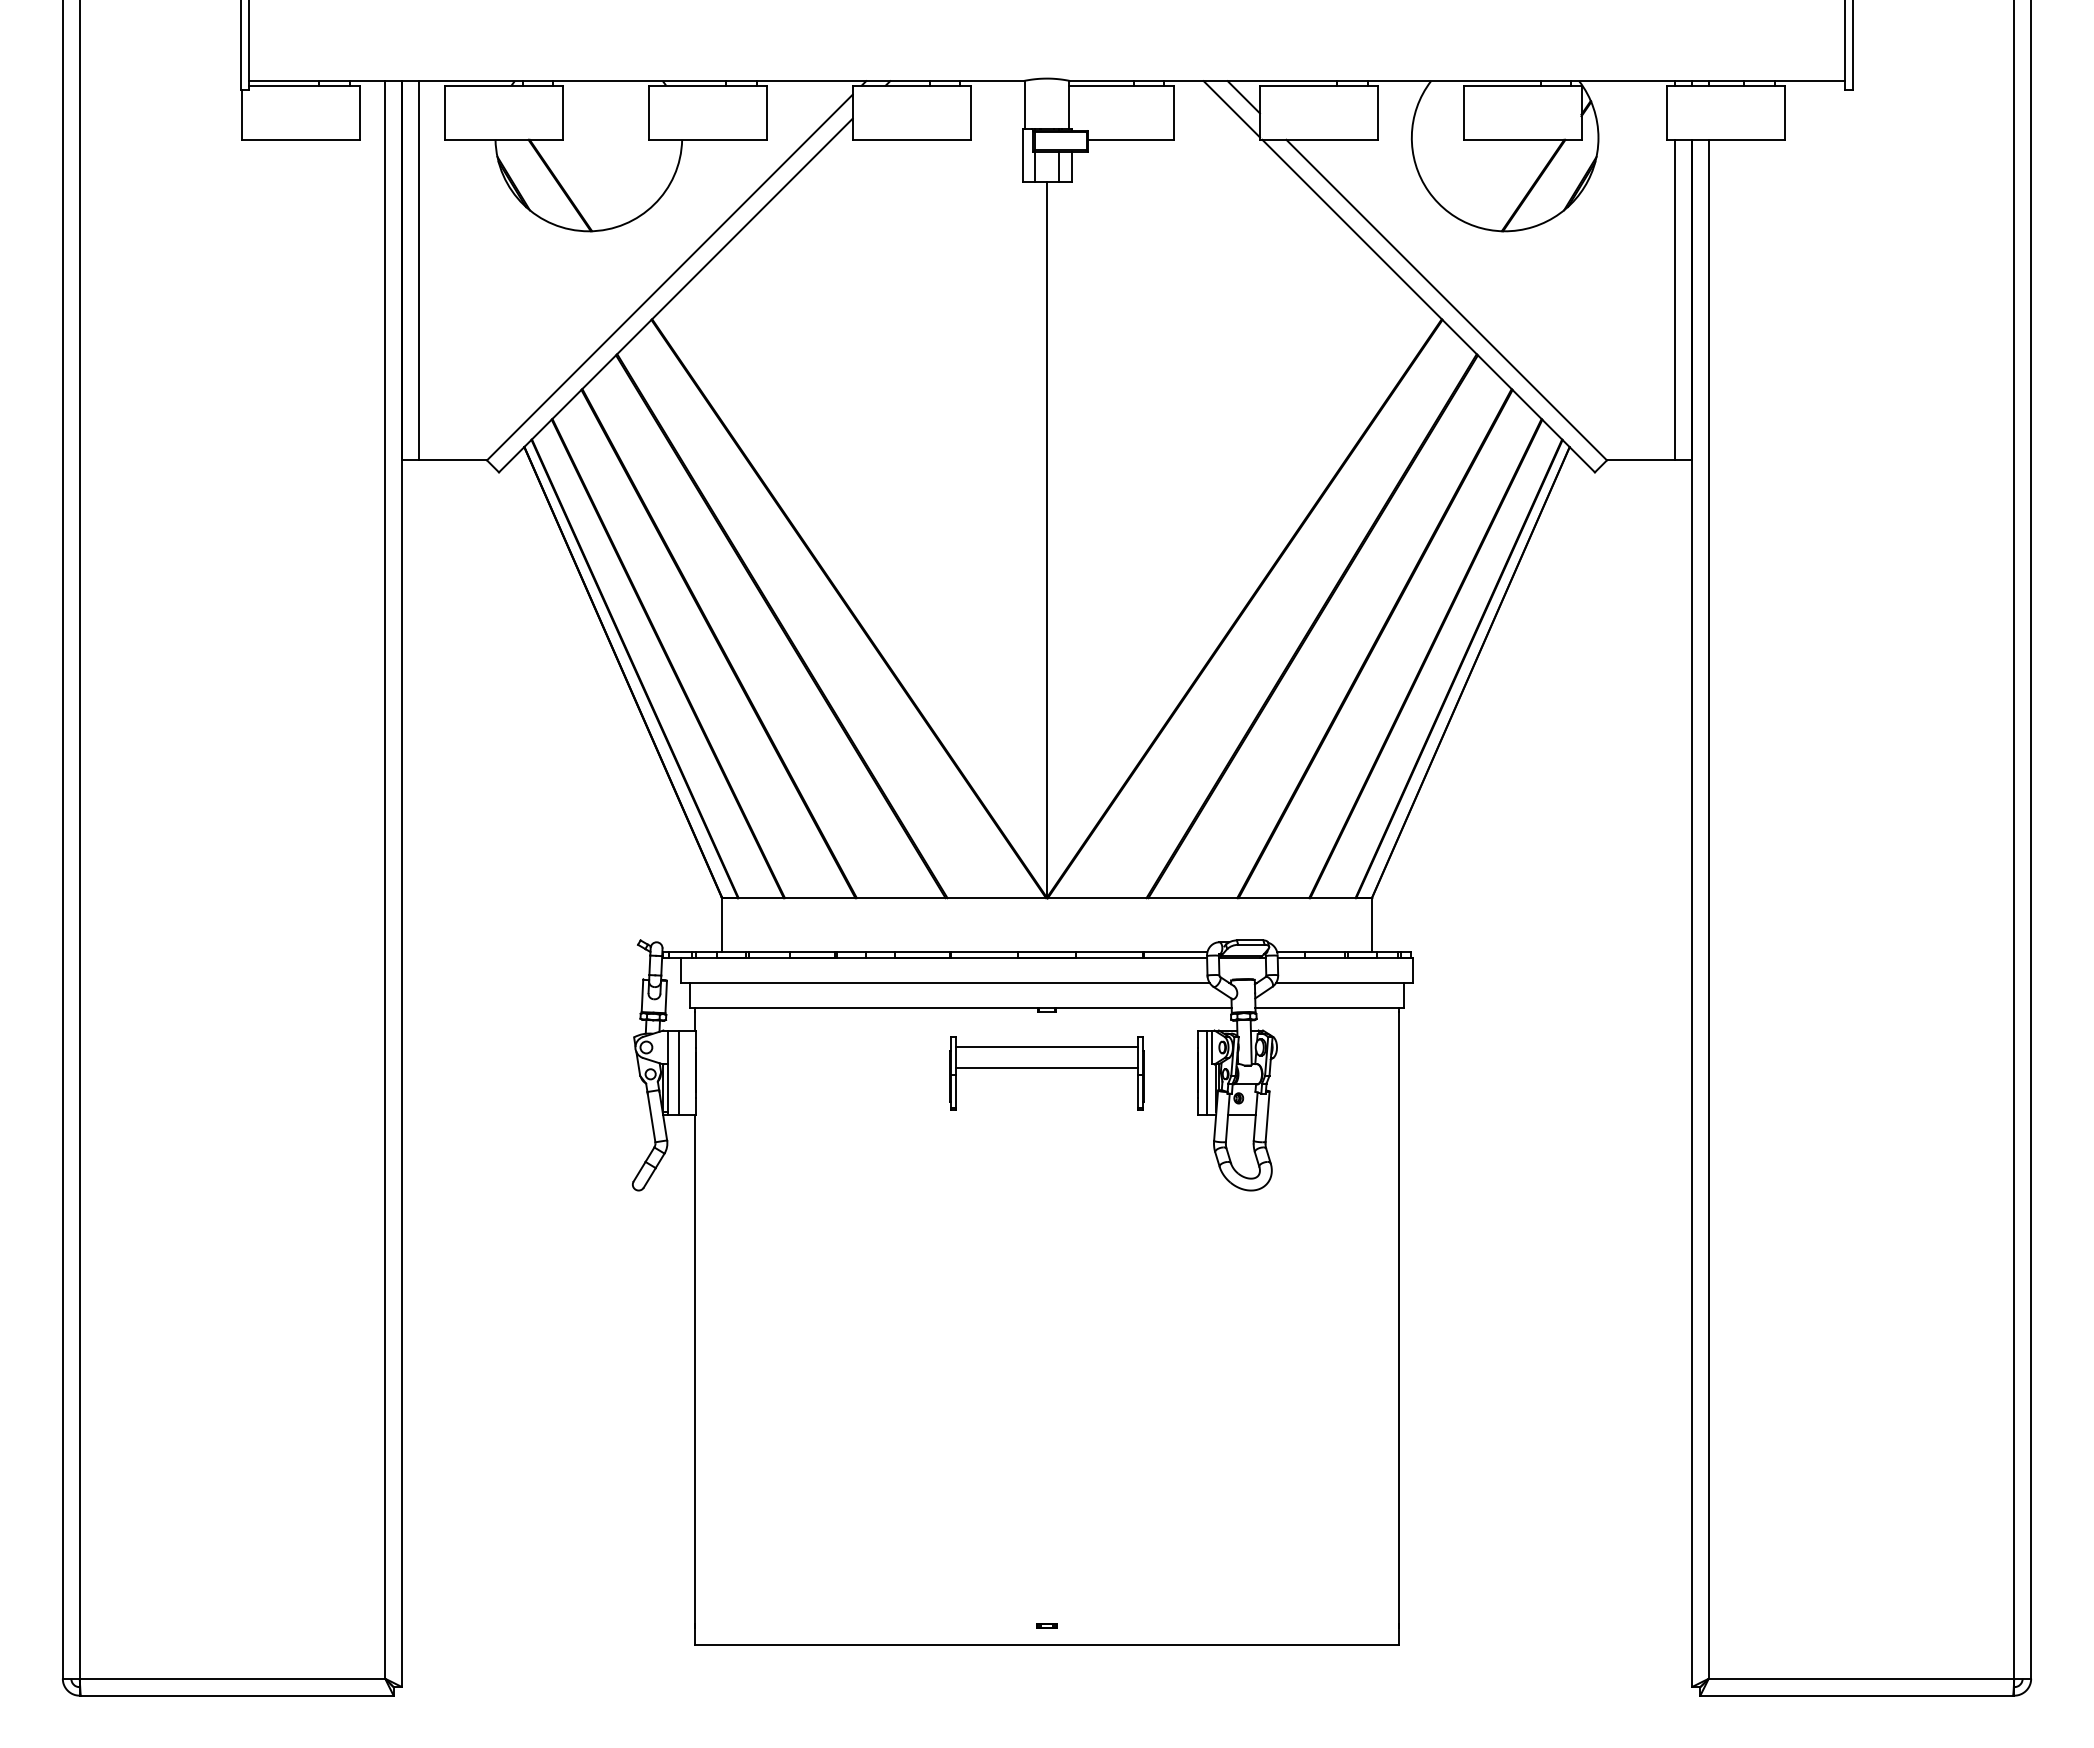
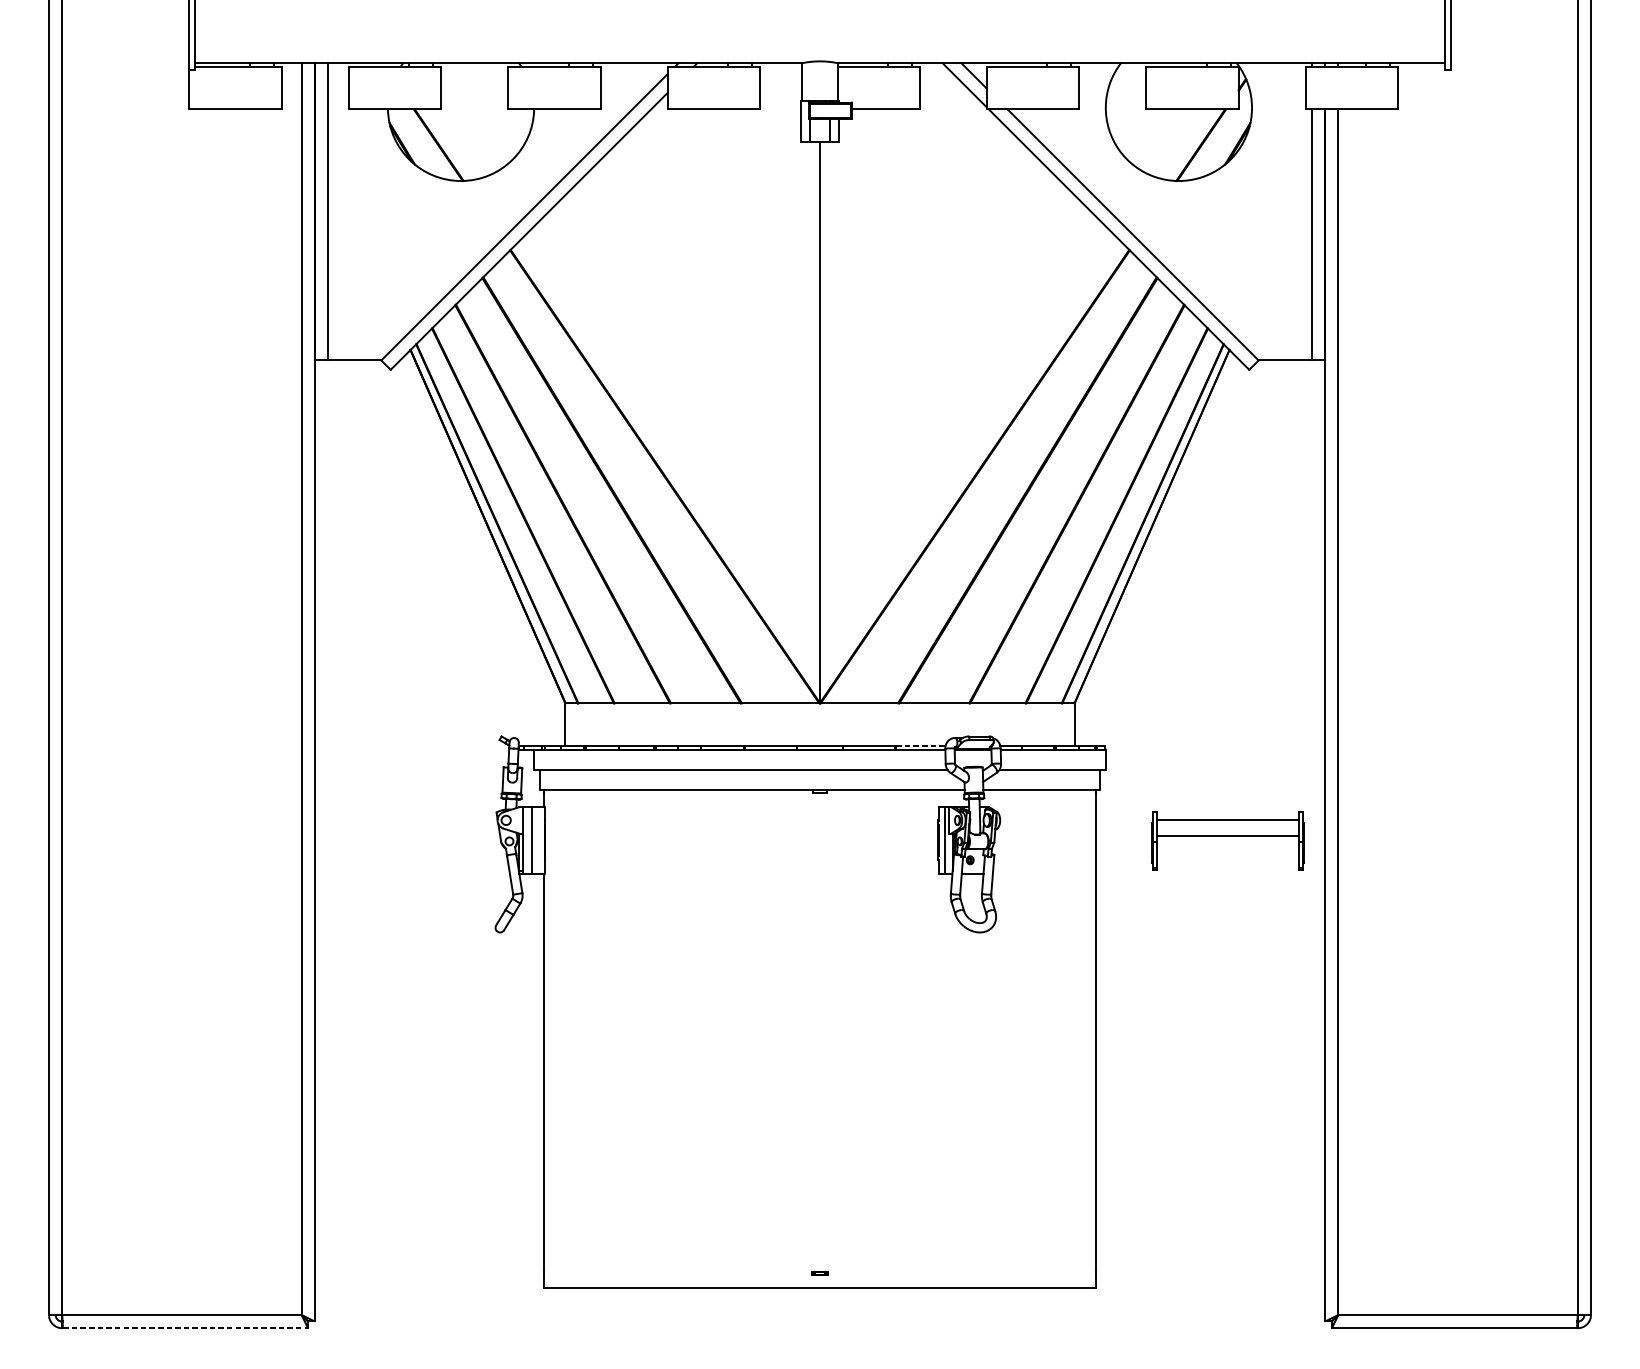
line: (1175, 952) -> (920, 745), solid -> dashed
part: (1046, 1073) -> (1227, 840), moved
line: (237, 1695) -> (185, 1328), solid -> dashed

